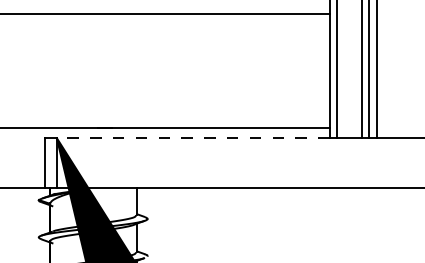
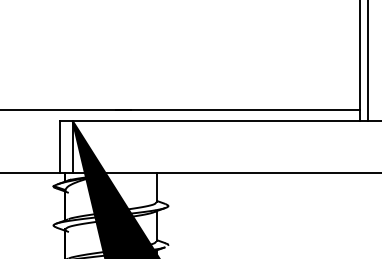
line: (192, 138) -> (215, 121), dashed -> solid

